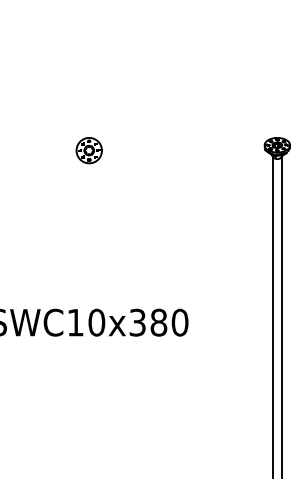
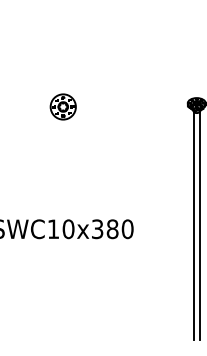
part: (88, 150) -> (62, 107), size x1.4

